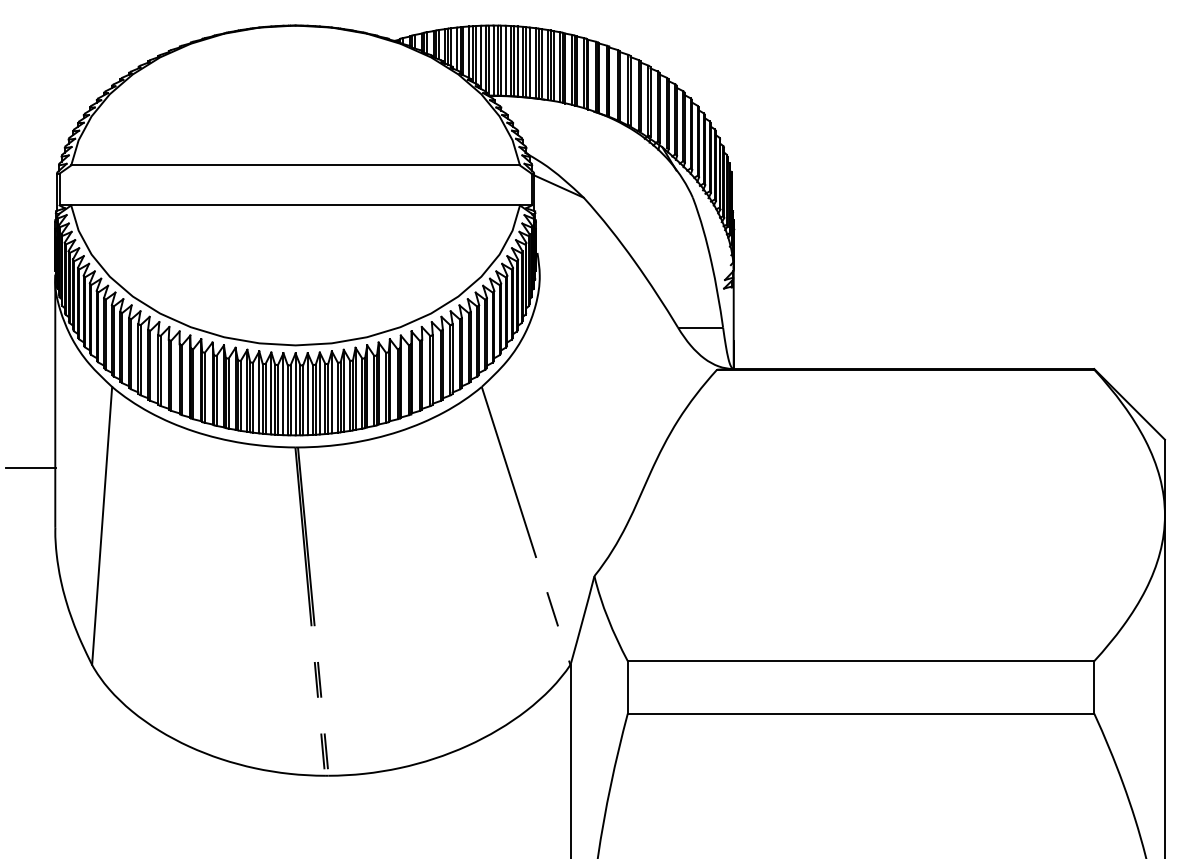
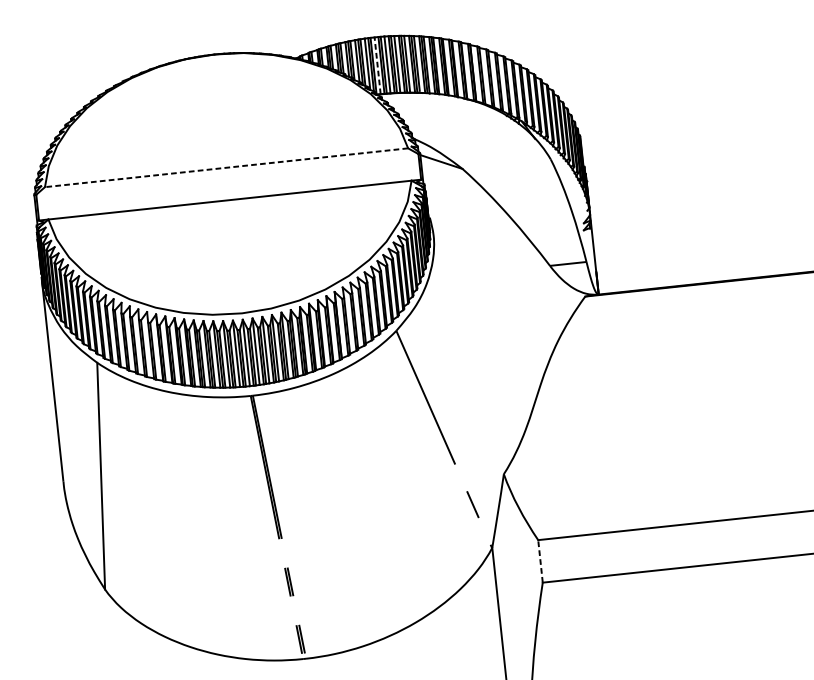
line: (493, 60) -> (377, 65), solid -> dashed
line: (295, 165) -> (226, 167), solid -> dashed
line: (30, 467) -> (38, 435), removed
line: (627, 686) -> (540, 560), solid -> dashed

